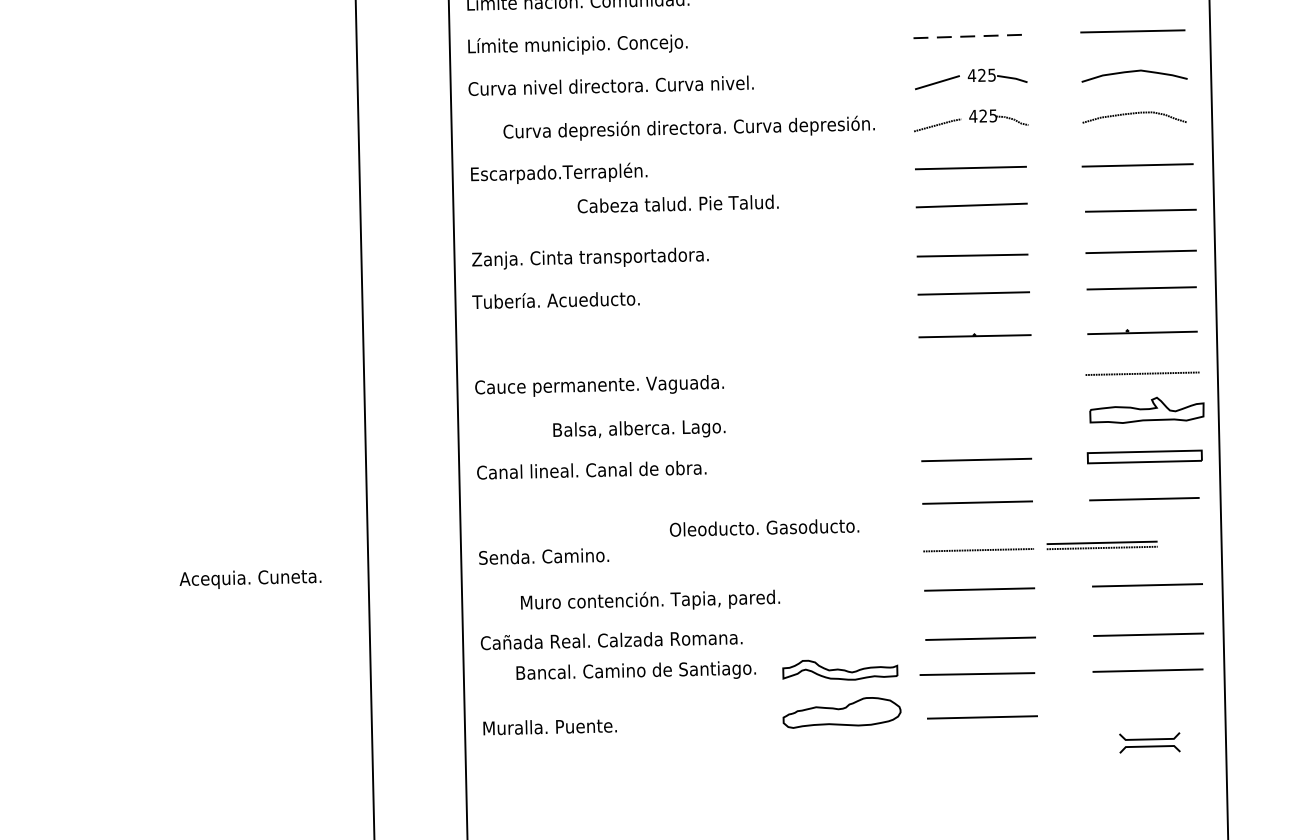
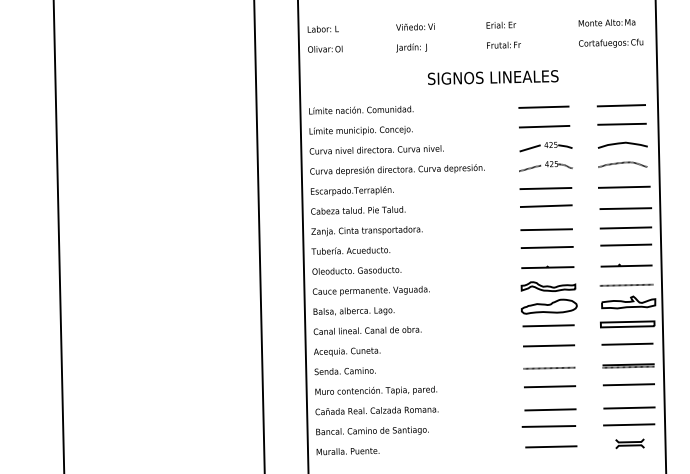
line: (967, 36) -> (544, 126), dashed -> solid
text: (689, 127) -> (397, 169), moved
text: (678, 204) -> (358, 210), moved
text: (638, 429) -> (353, 311), moved
text: (763, 527) -> (356, 270), moved
part: (1101, 544) -> (628, 365), moved
text: (251, 578) -> (347, 351), moved
text: (651, 599) -> (376, 390), moved
text: (636, 669) -> (372, 430), moved
part: (840, 693) -> (548, 297), moved
part: (1148, 742) -> (629, 443), moved

